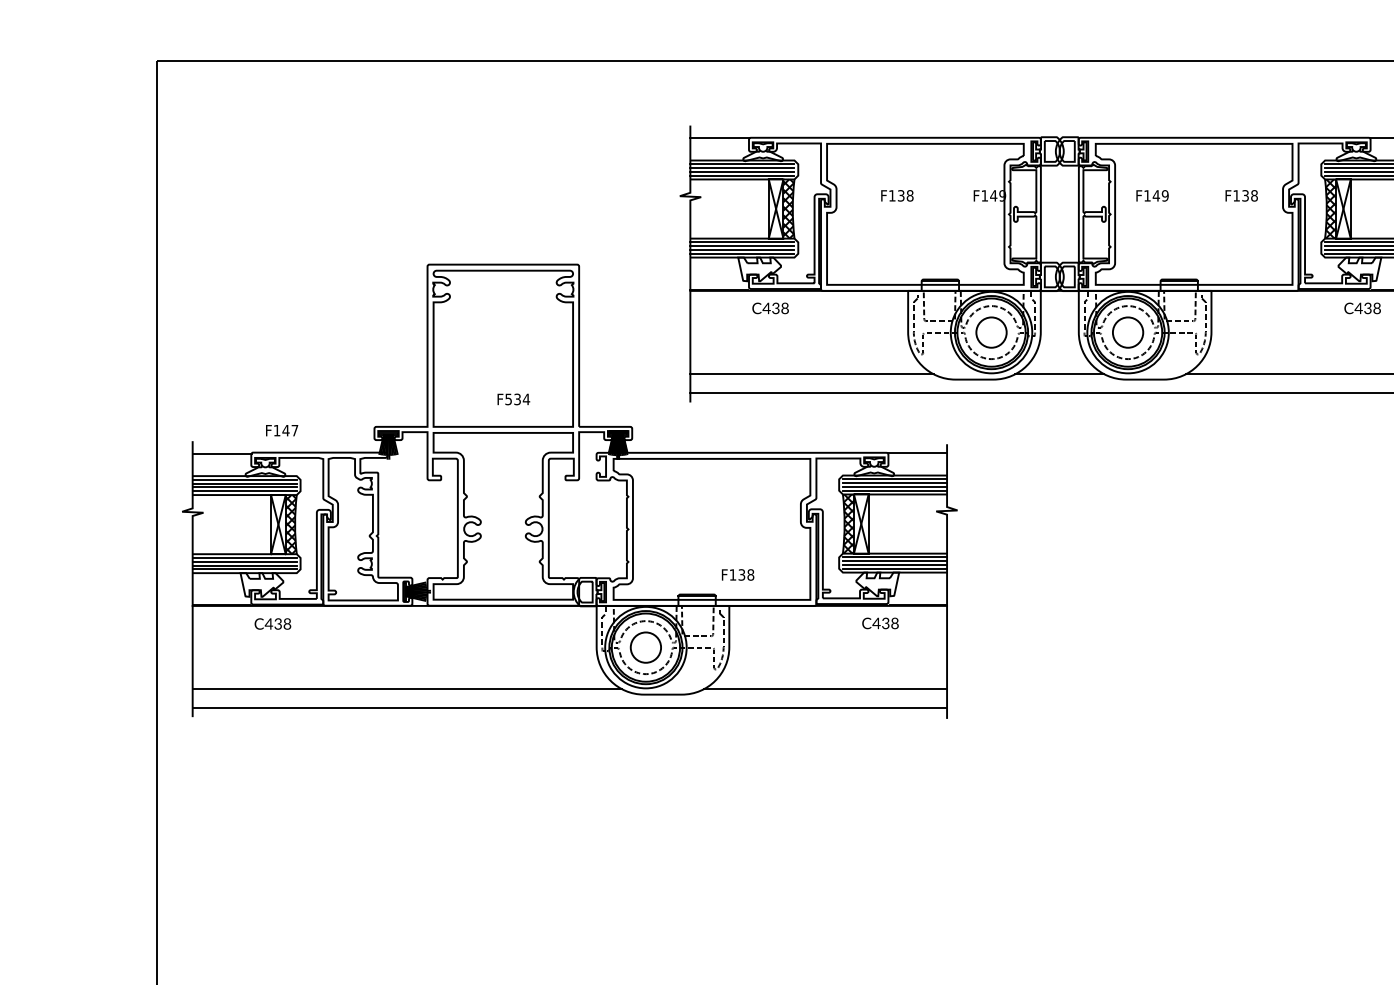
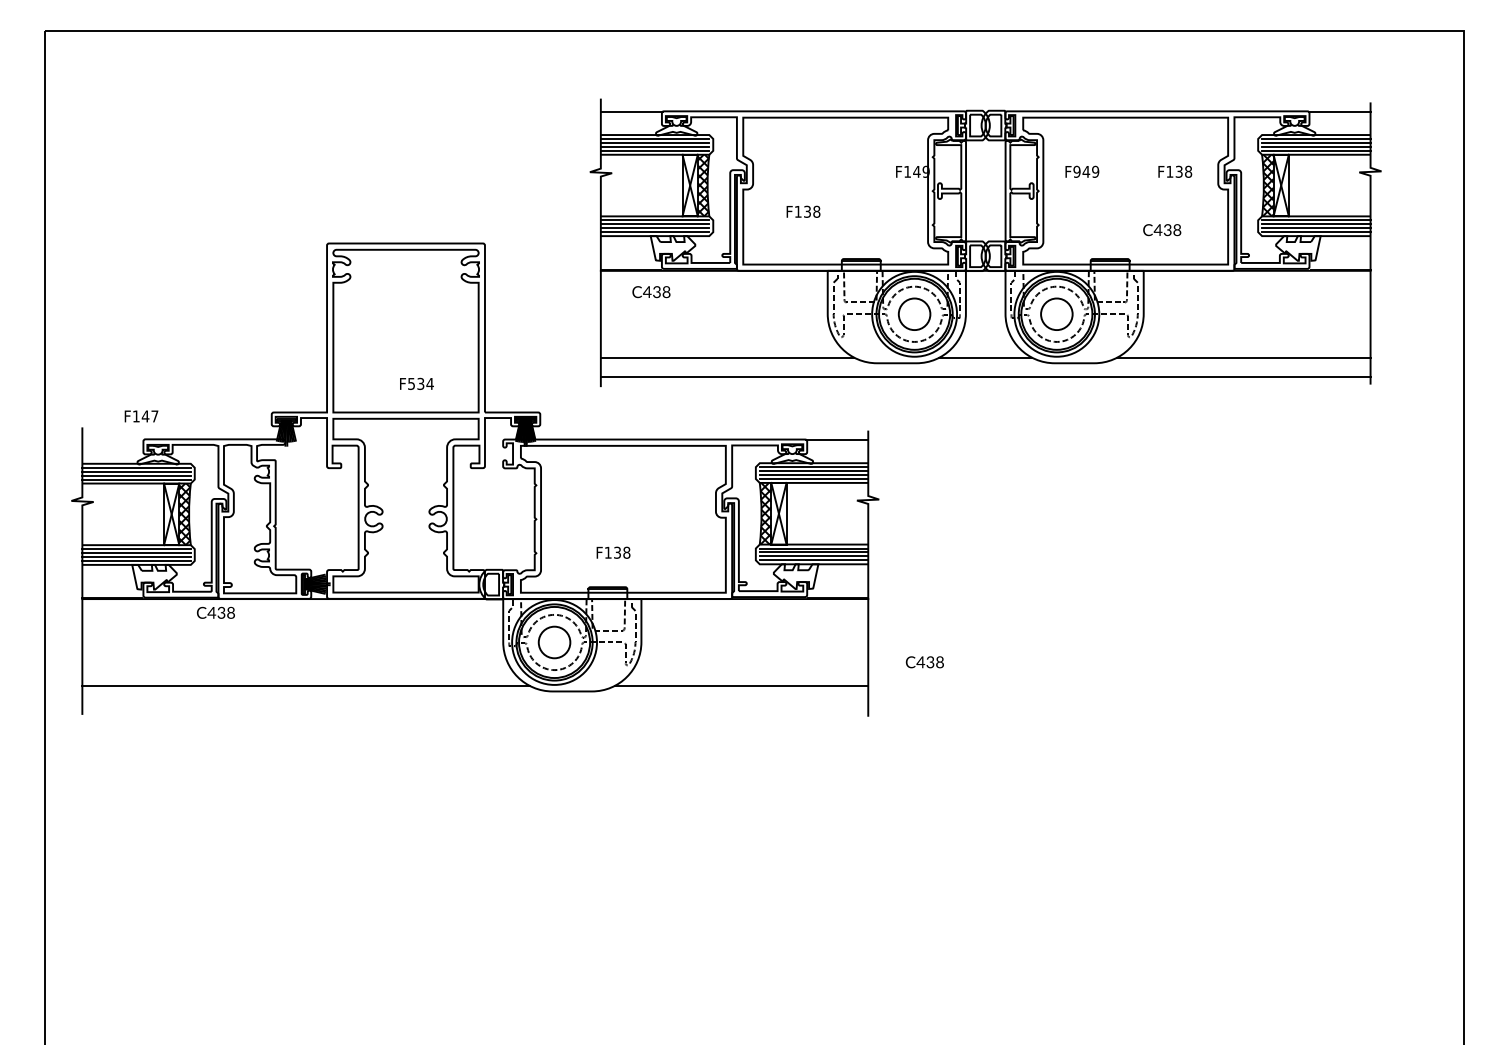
text: (897, 195) -> (803, 211), moved
text: (1146, 195) -> (1076, 171), F149 -> F949
text: (770, 308) -> (651, 292), moved
text: (1362, 308) -> (1162, 230), moved
text: (282, 430) -> (141, 416), moved
line: (222, 453) -> (113, 440), removed
text: (738, 574) -> (613, 552), moved
text: (272, 623) -> (215, 612), moved
text: (880, 623) -> (924, 662), moved
line: (570, 708) -> (475, 705), removed

